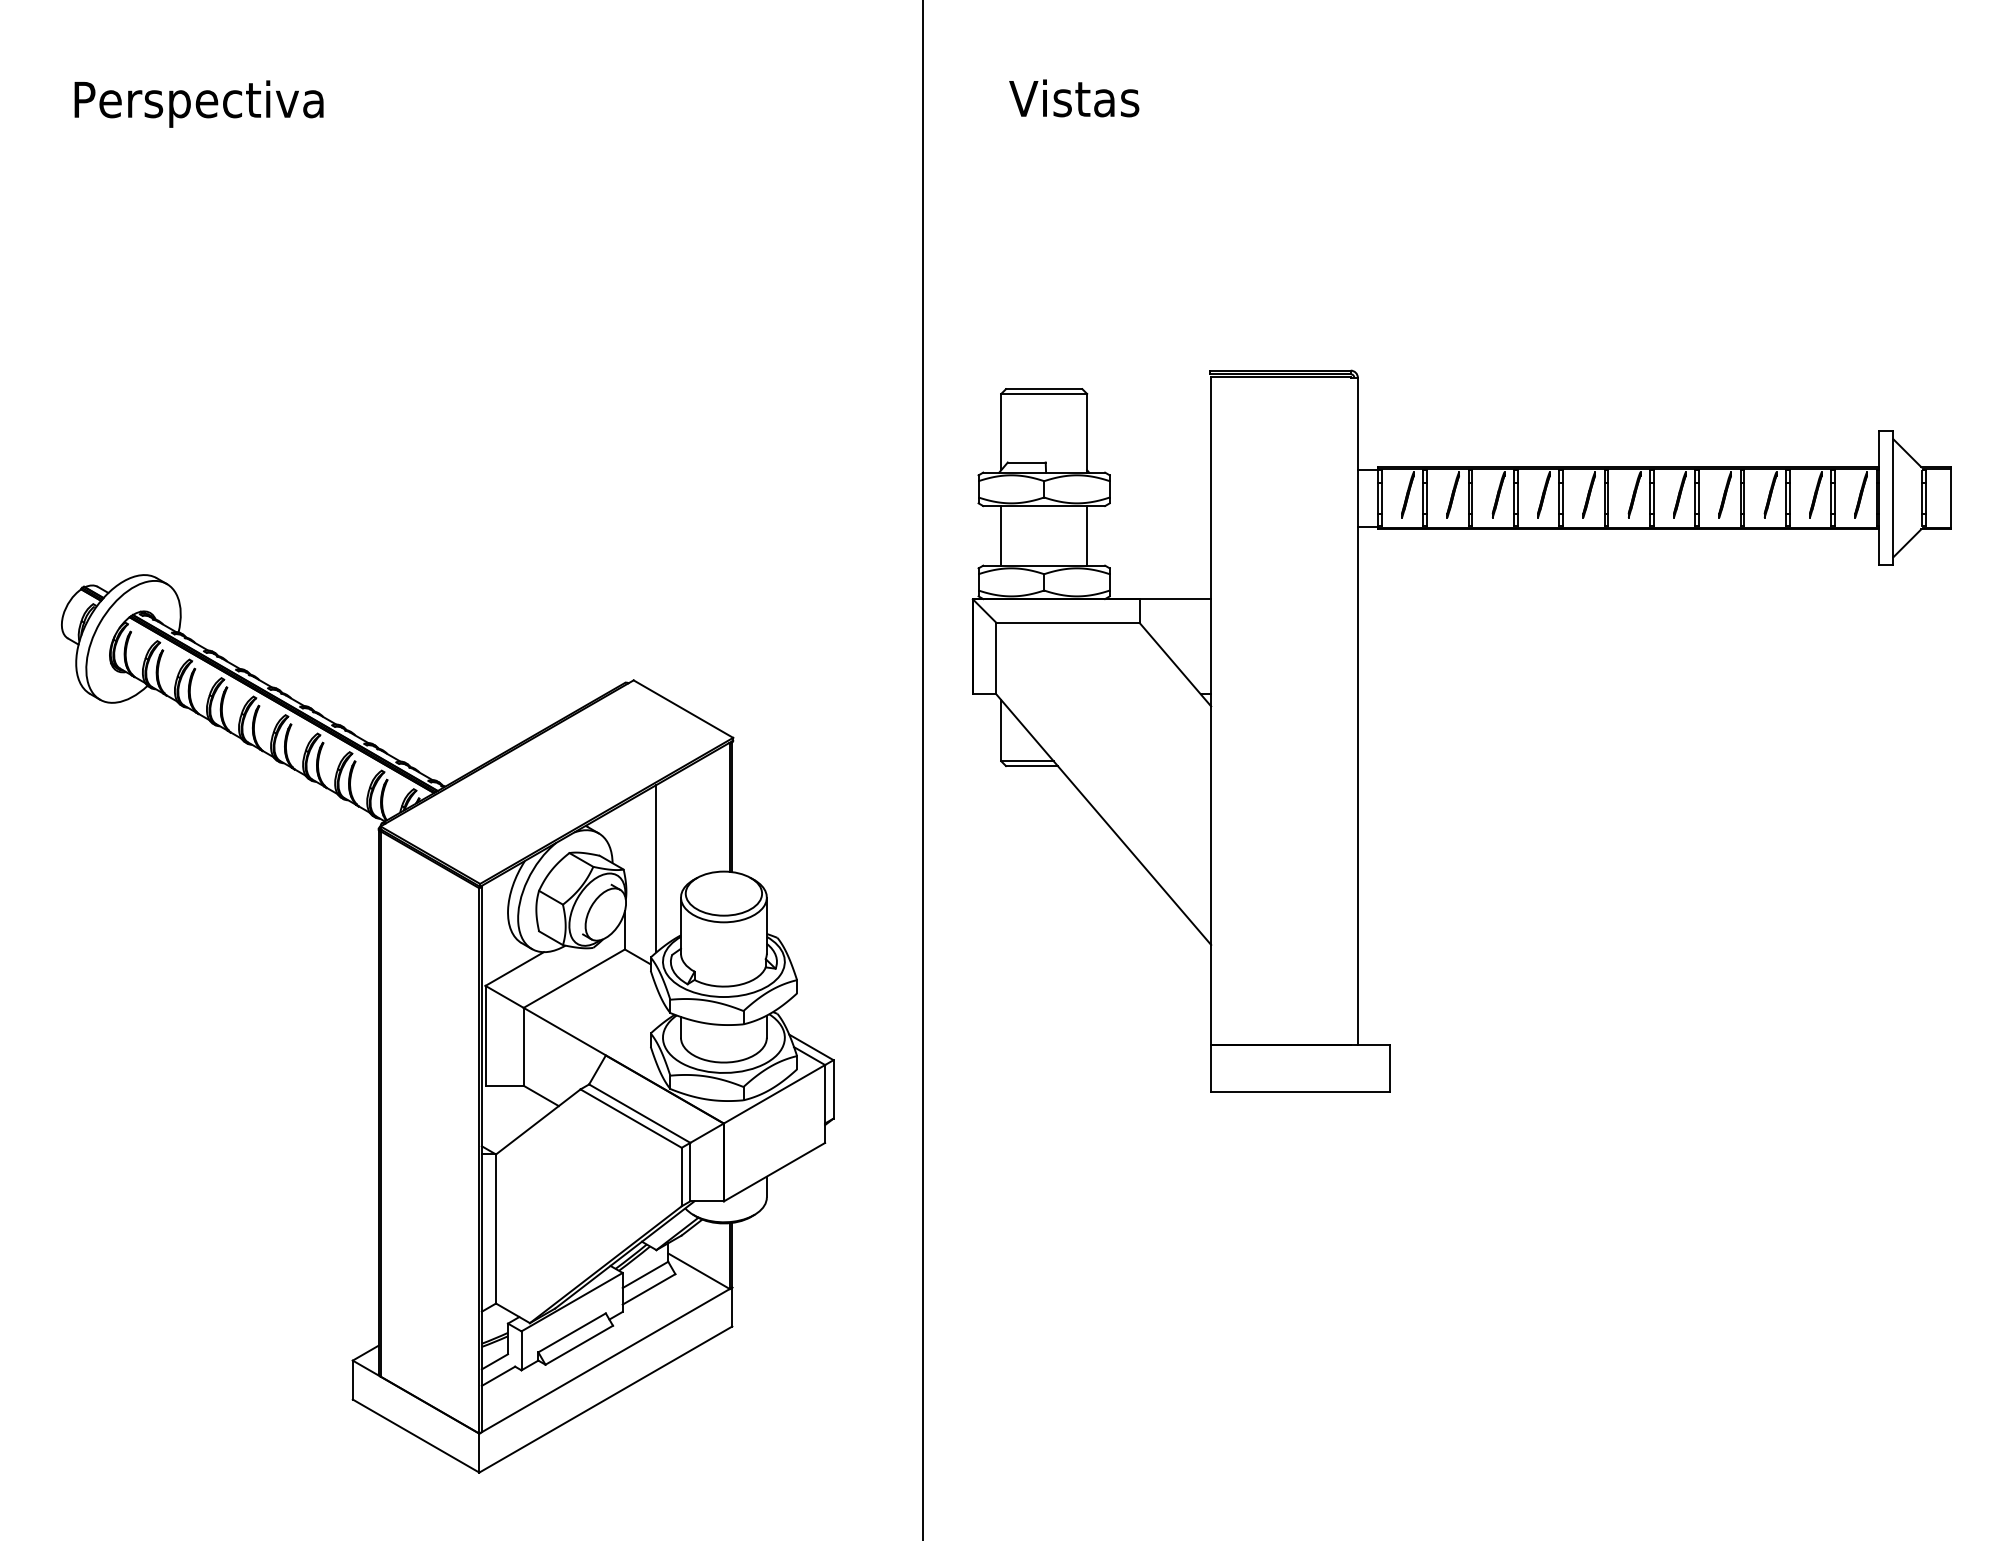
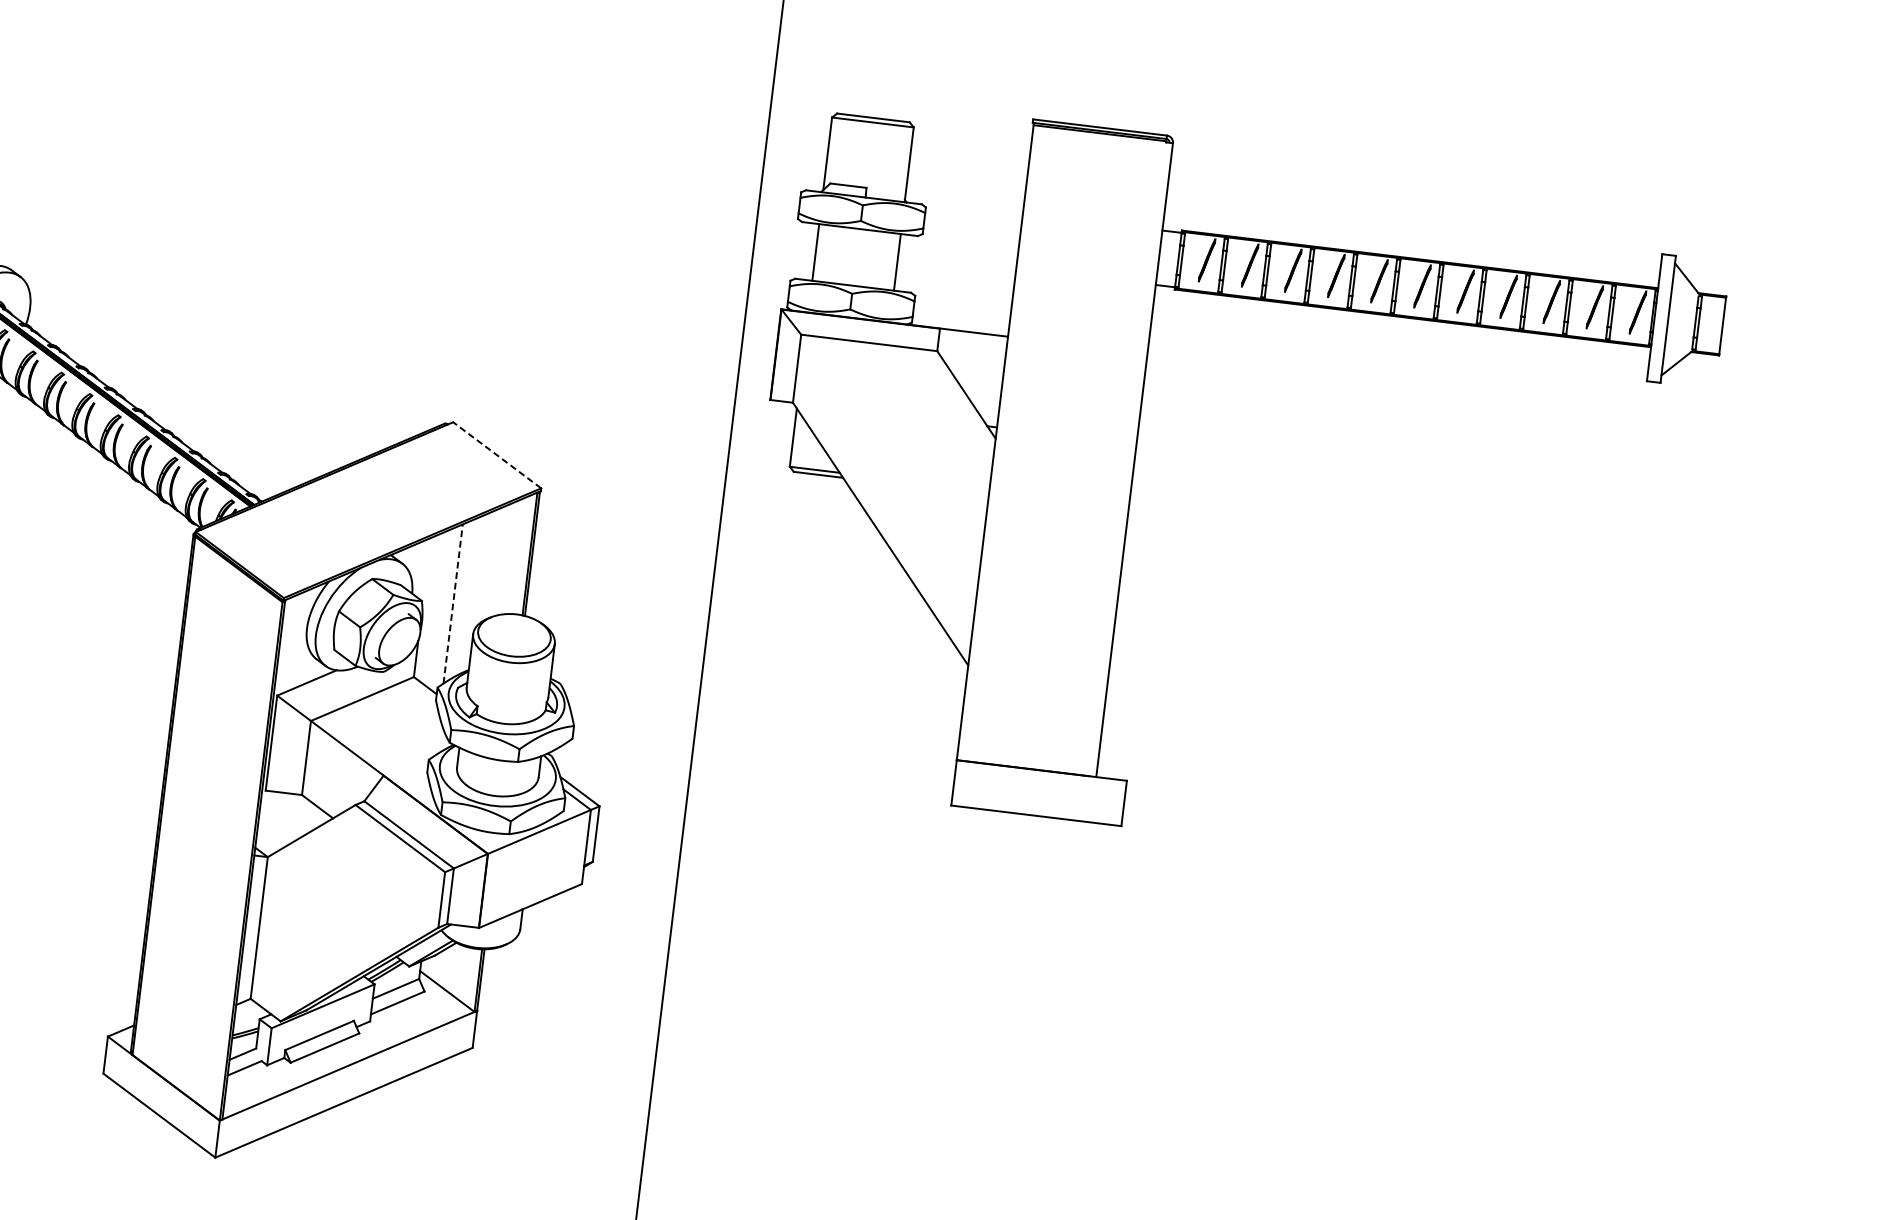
line: (683, 708) -> (497, 454), solid -> dashed
part: (1358, 730) -> (1132, 478), moved
line: (656, 868) -> (453, 603), solid -> dashed

